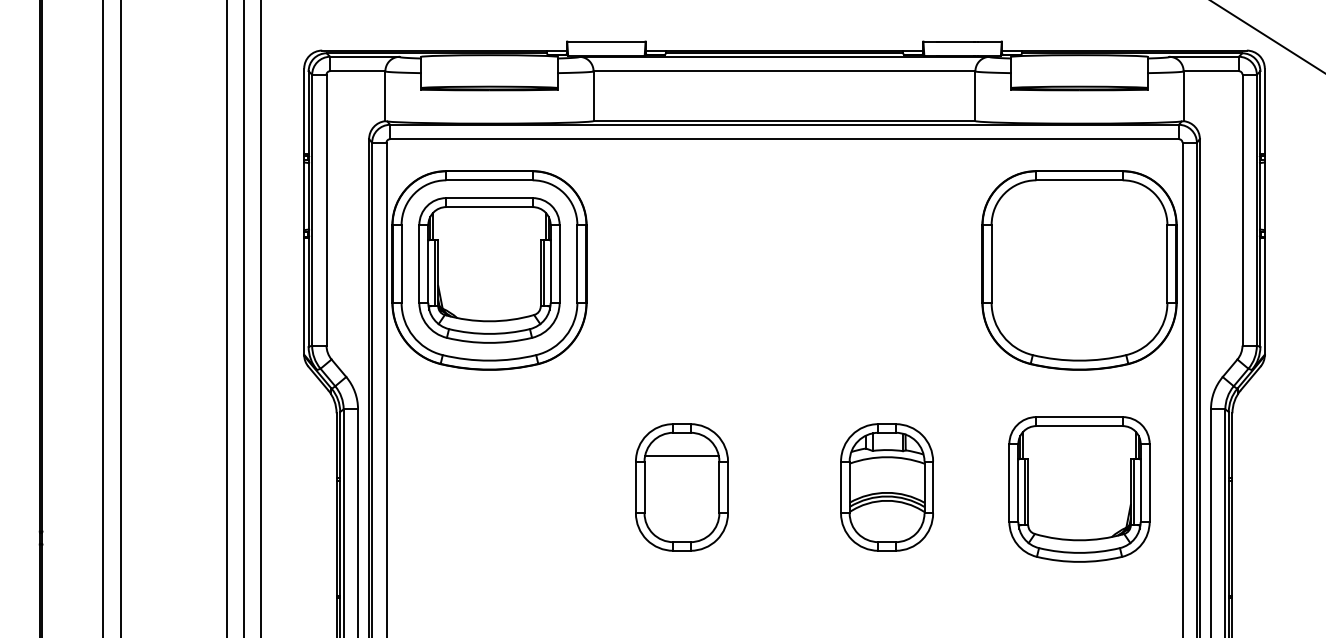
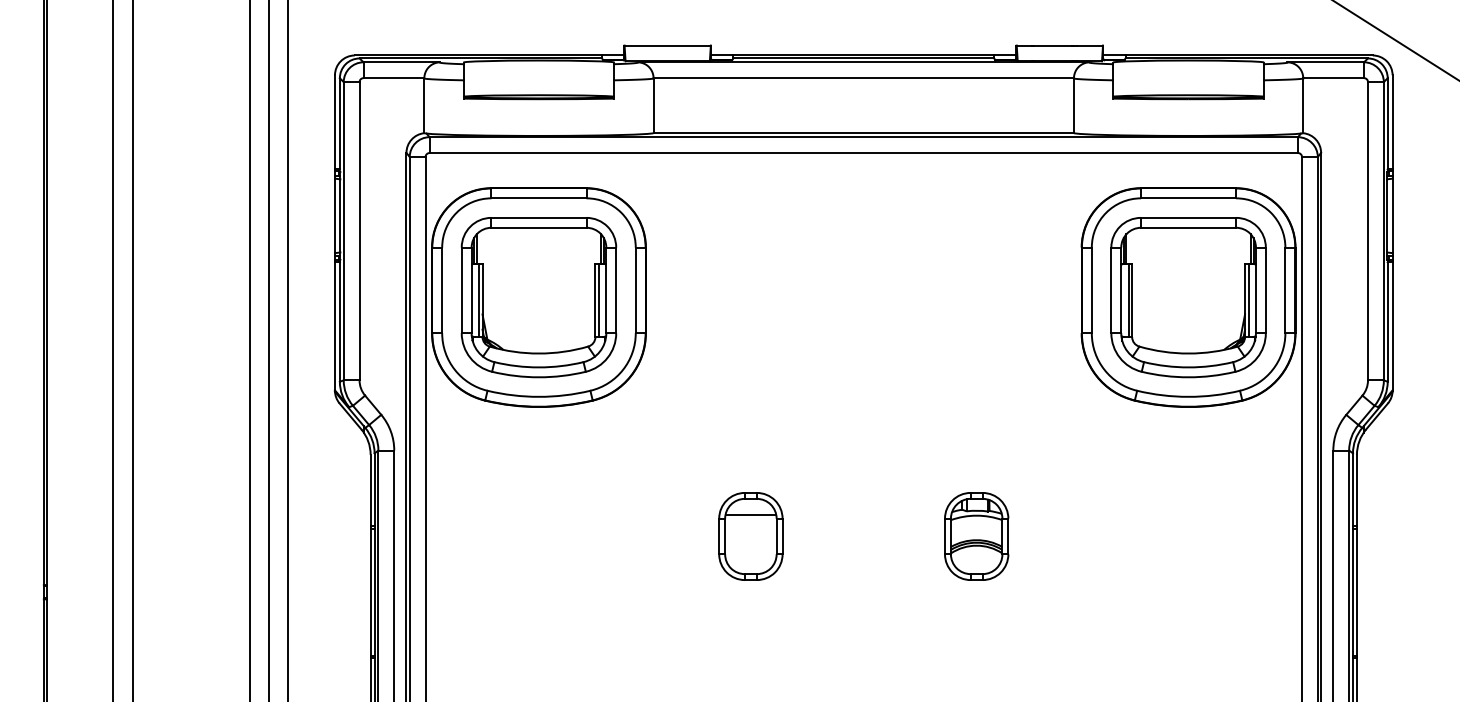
part: (681, 487) -> (750, 536), size x0.62
part: (886, 487) -> (976, 536), size x0.62
part: (1079, 489) -> (1188, 297), moved

